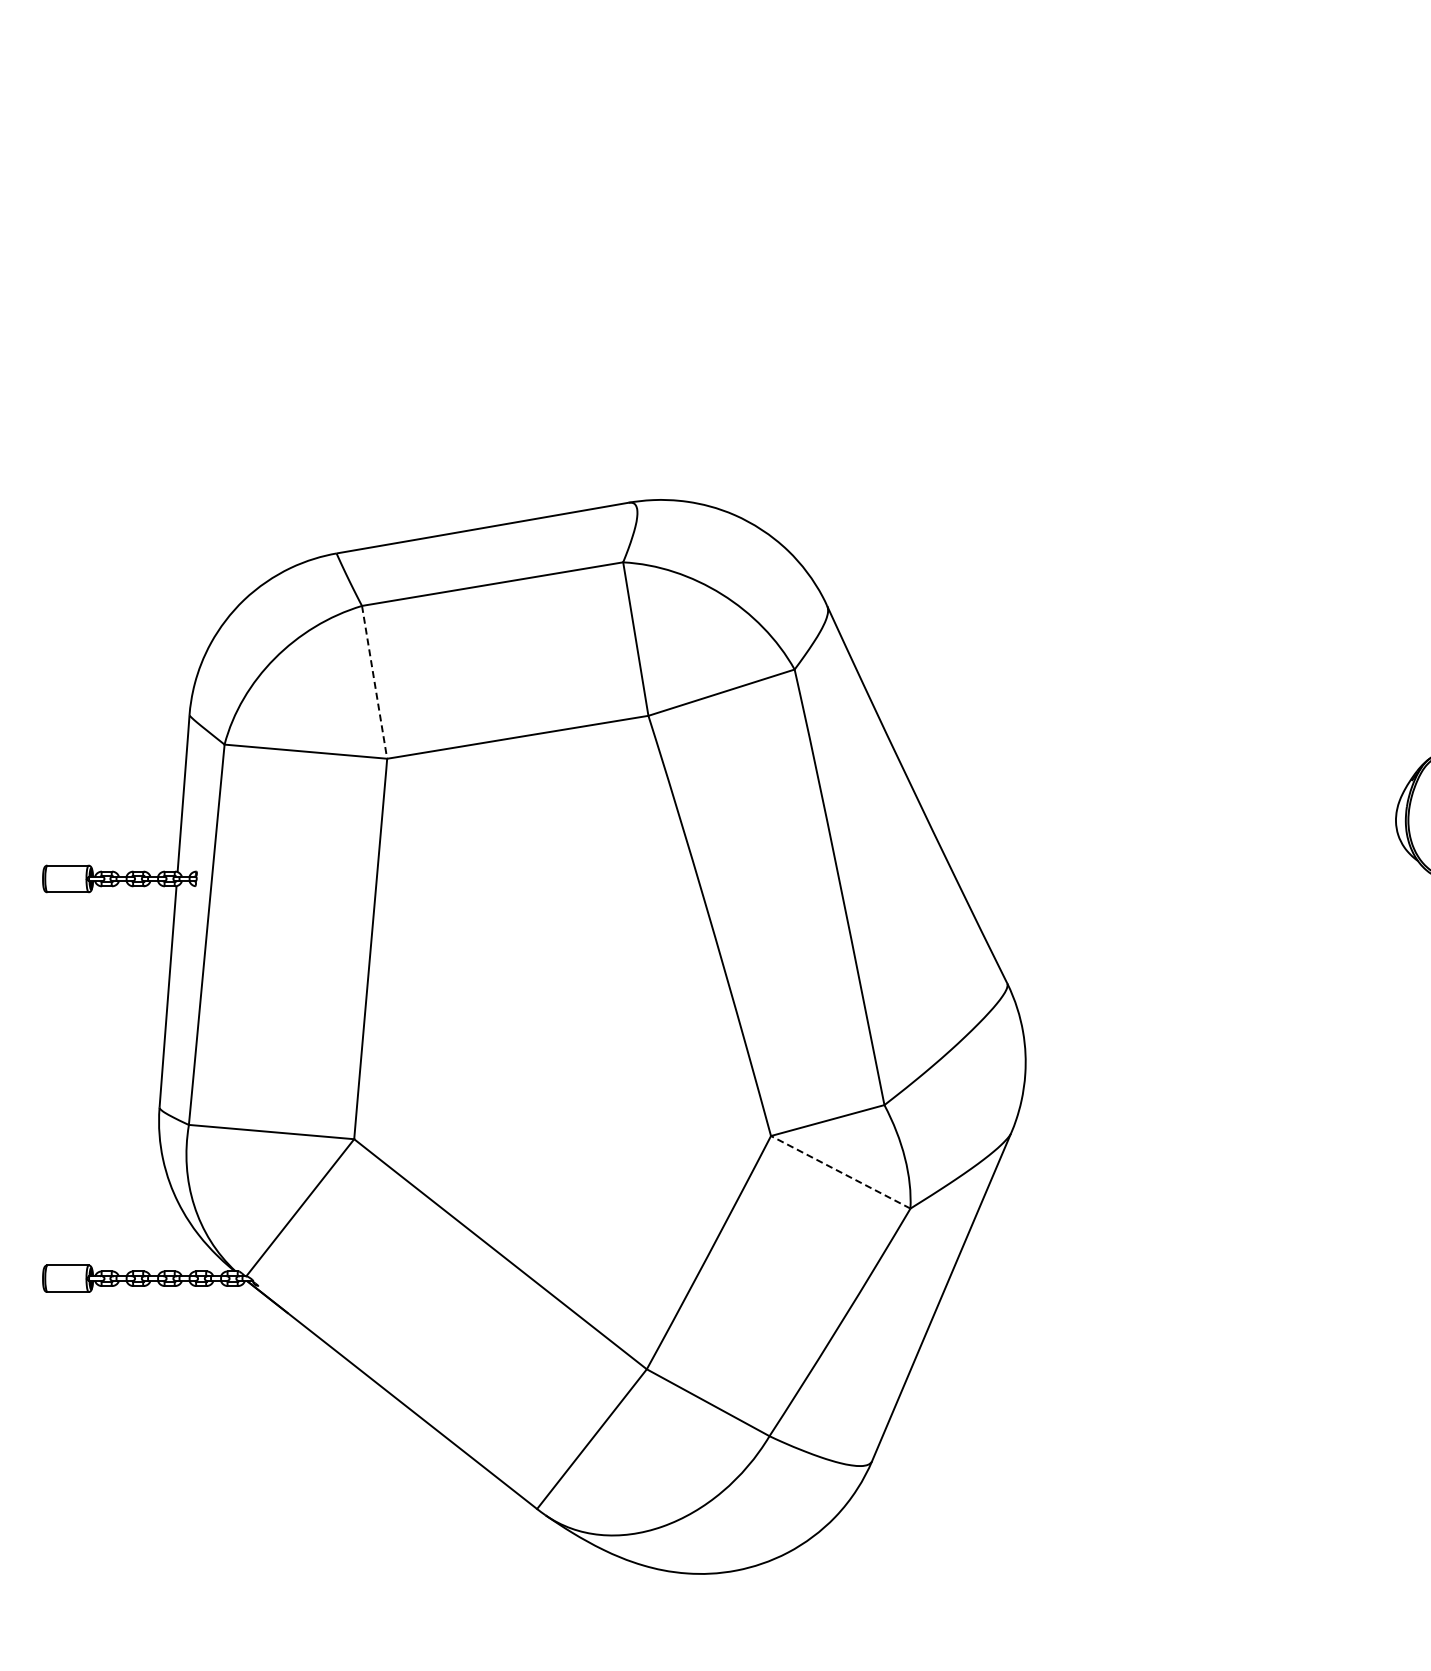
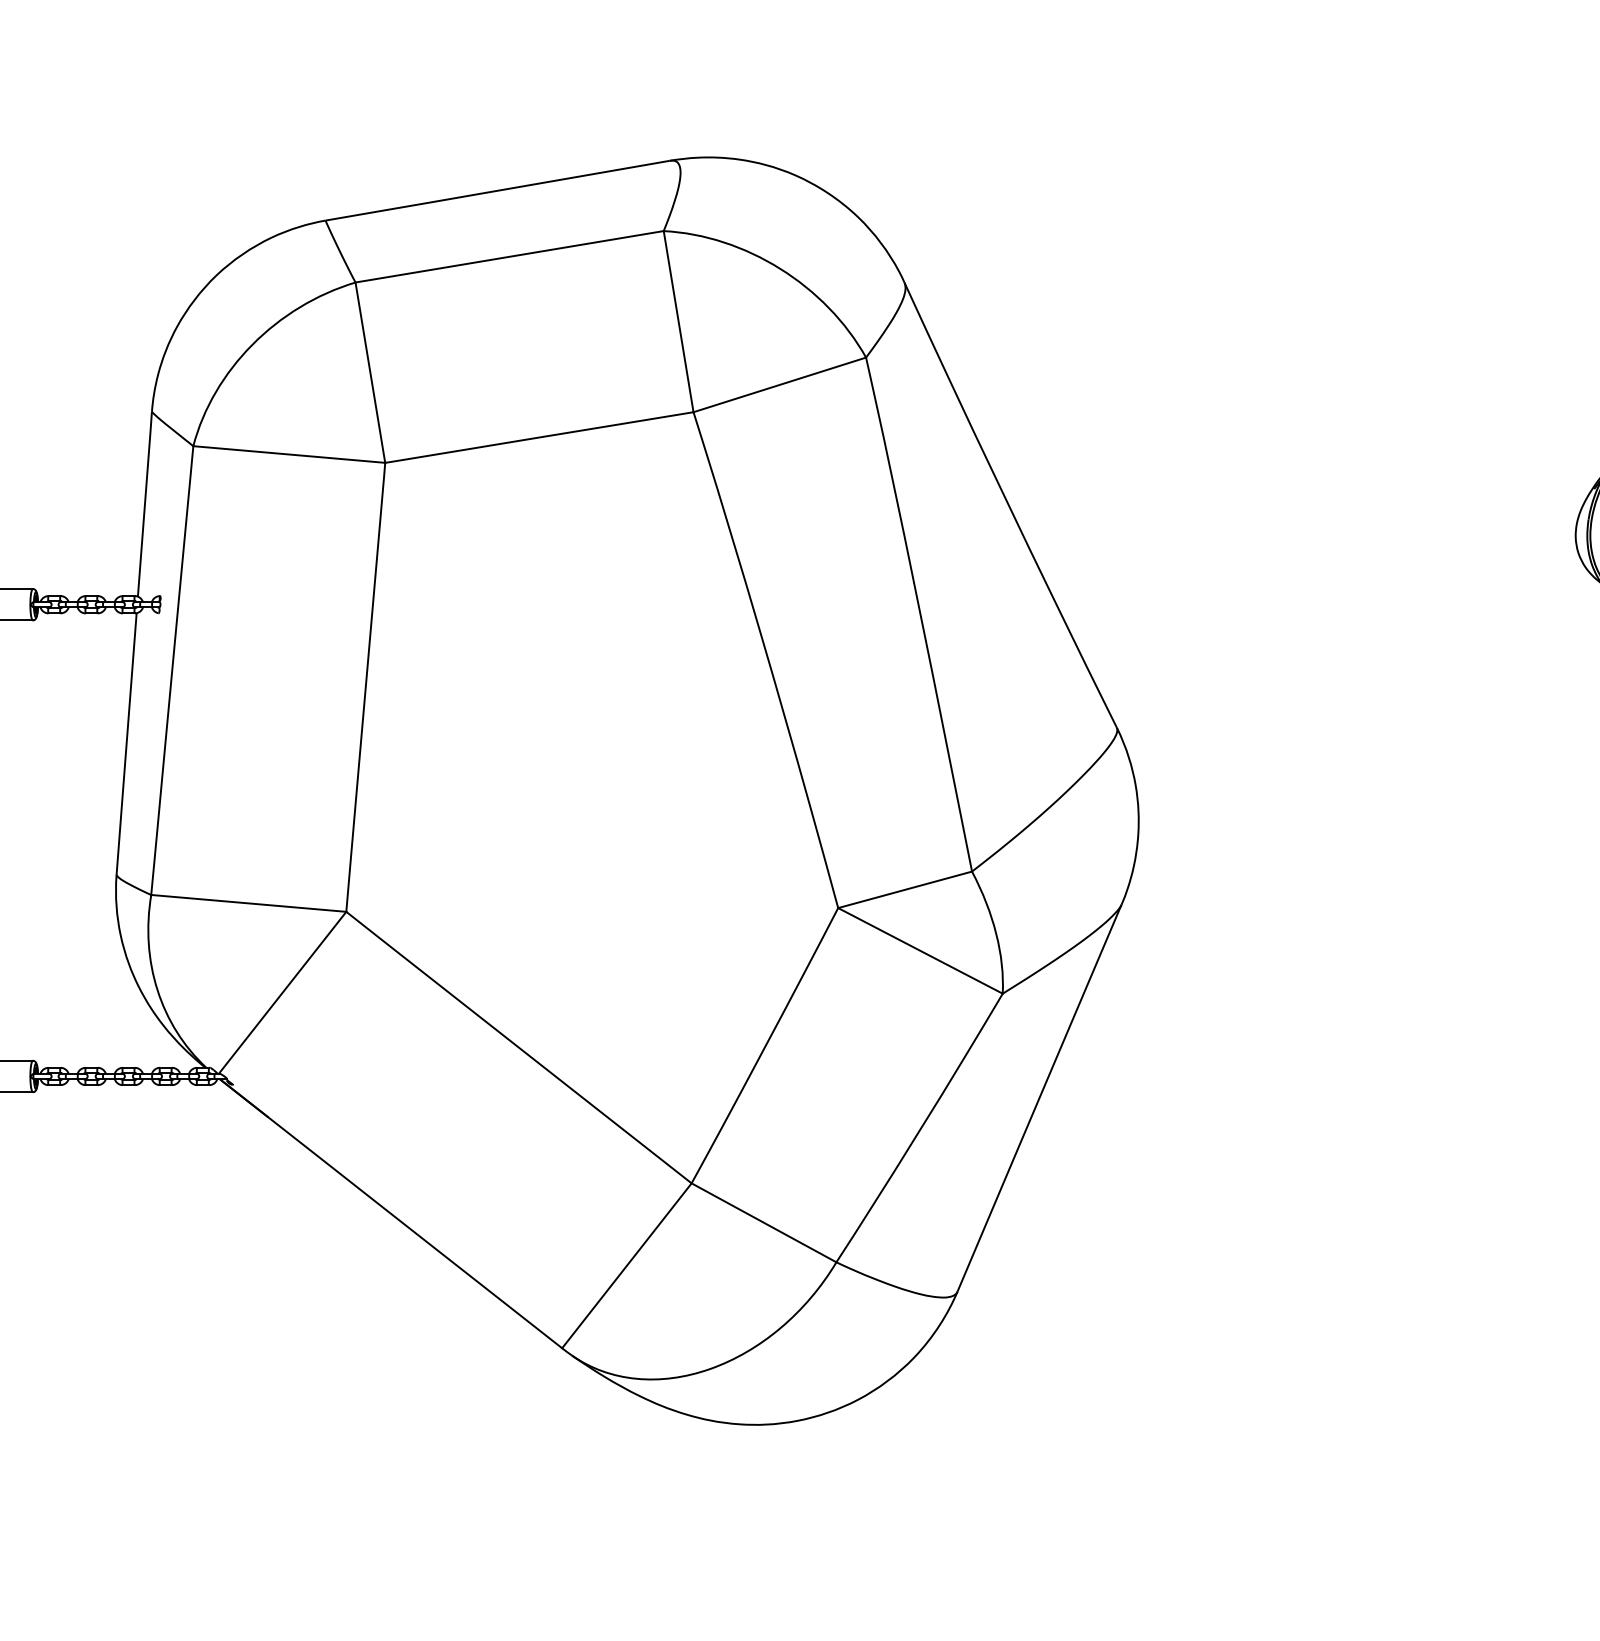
line: (374, 682) -> (370, 372), dashed -> solid
line: (840, 1172) -> (920, 951), dashed -> solid

